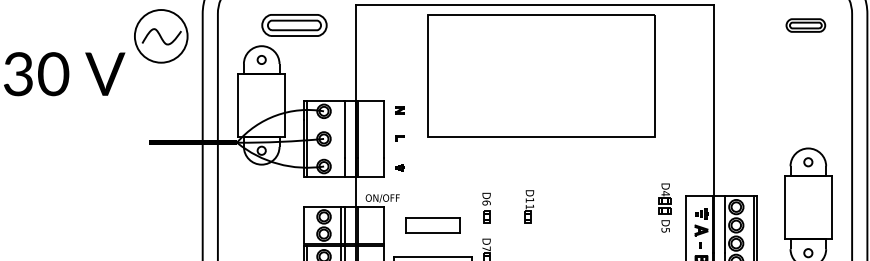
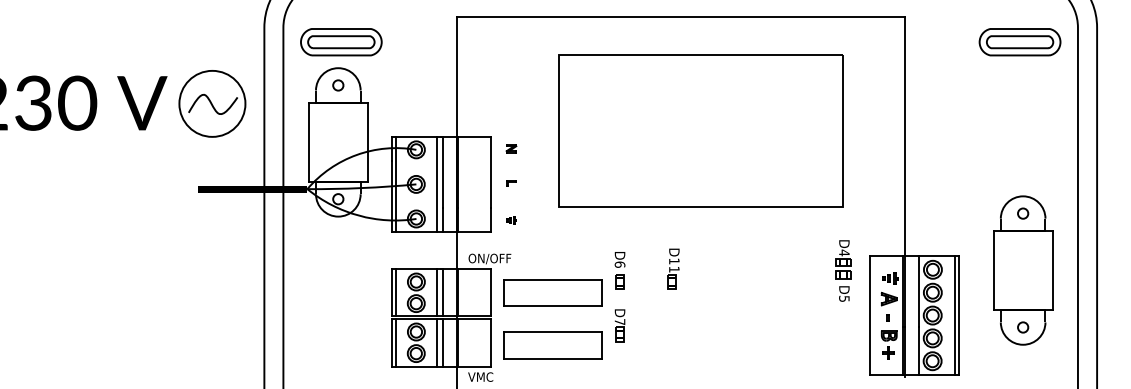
part: (294, 25) -> (341, 42), moved
part: (805, 25) -> (1019, 42), size x1.67
part: (161, 36) -> (212, 103), moved
part: (541, 75) -> (700, 130), moved
line: (340, 138) -> (437, 183), added
line: (307, 225) -> (395, 292), added
part: (432, 225) -> (552, 292), size x1.43

